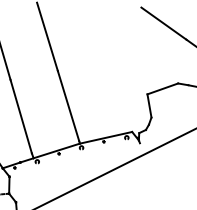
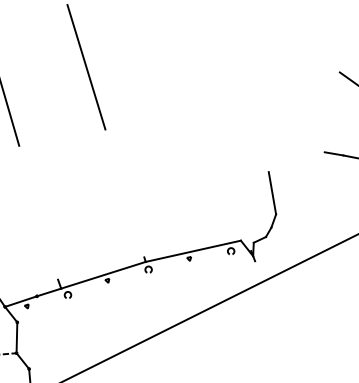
line: (163, 23) -> (298, 42), removed
line: (162, 88) -> (296, 161), removed
line: (68, 105) -> (124, 192), removed
line: (20, 116) -> (37, 212), removed

